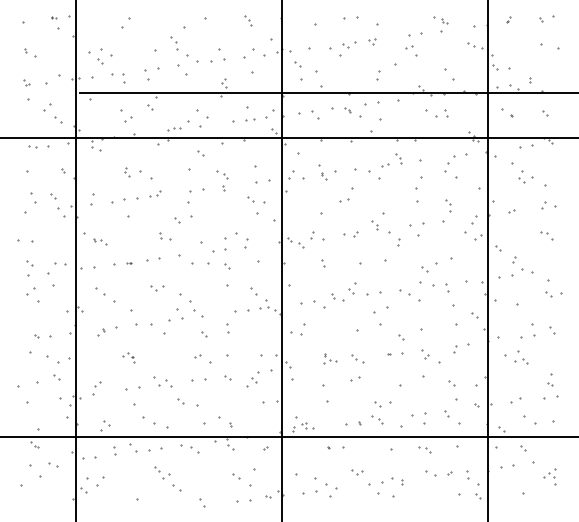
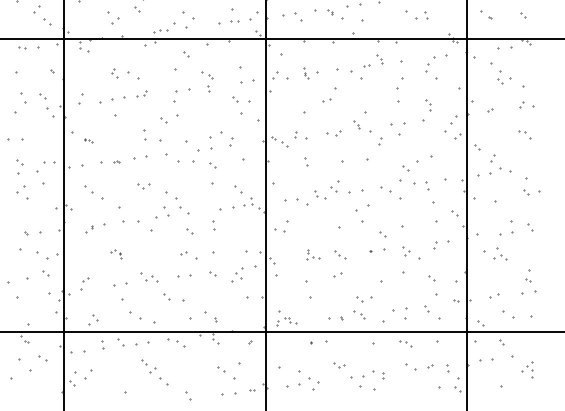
part: (322, 172) -> (305, 72), size x0.7
part: (165, 236) -> (152, 135), size x1.6
part: (100, 241) -> (88, 140), size x0.6

